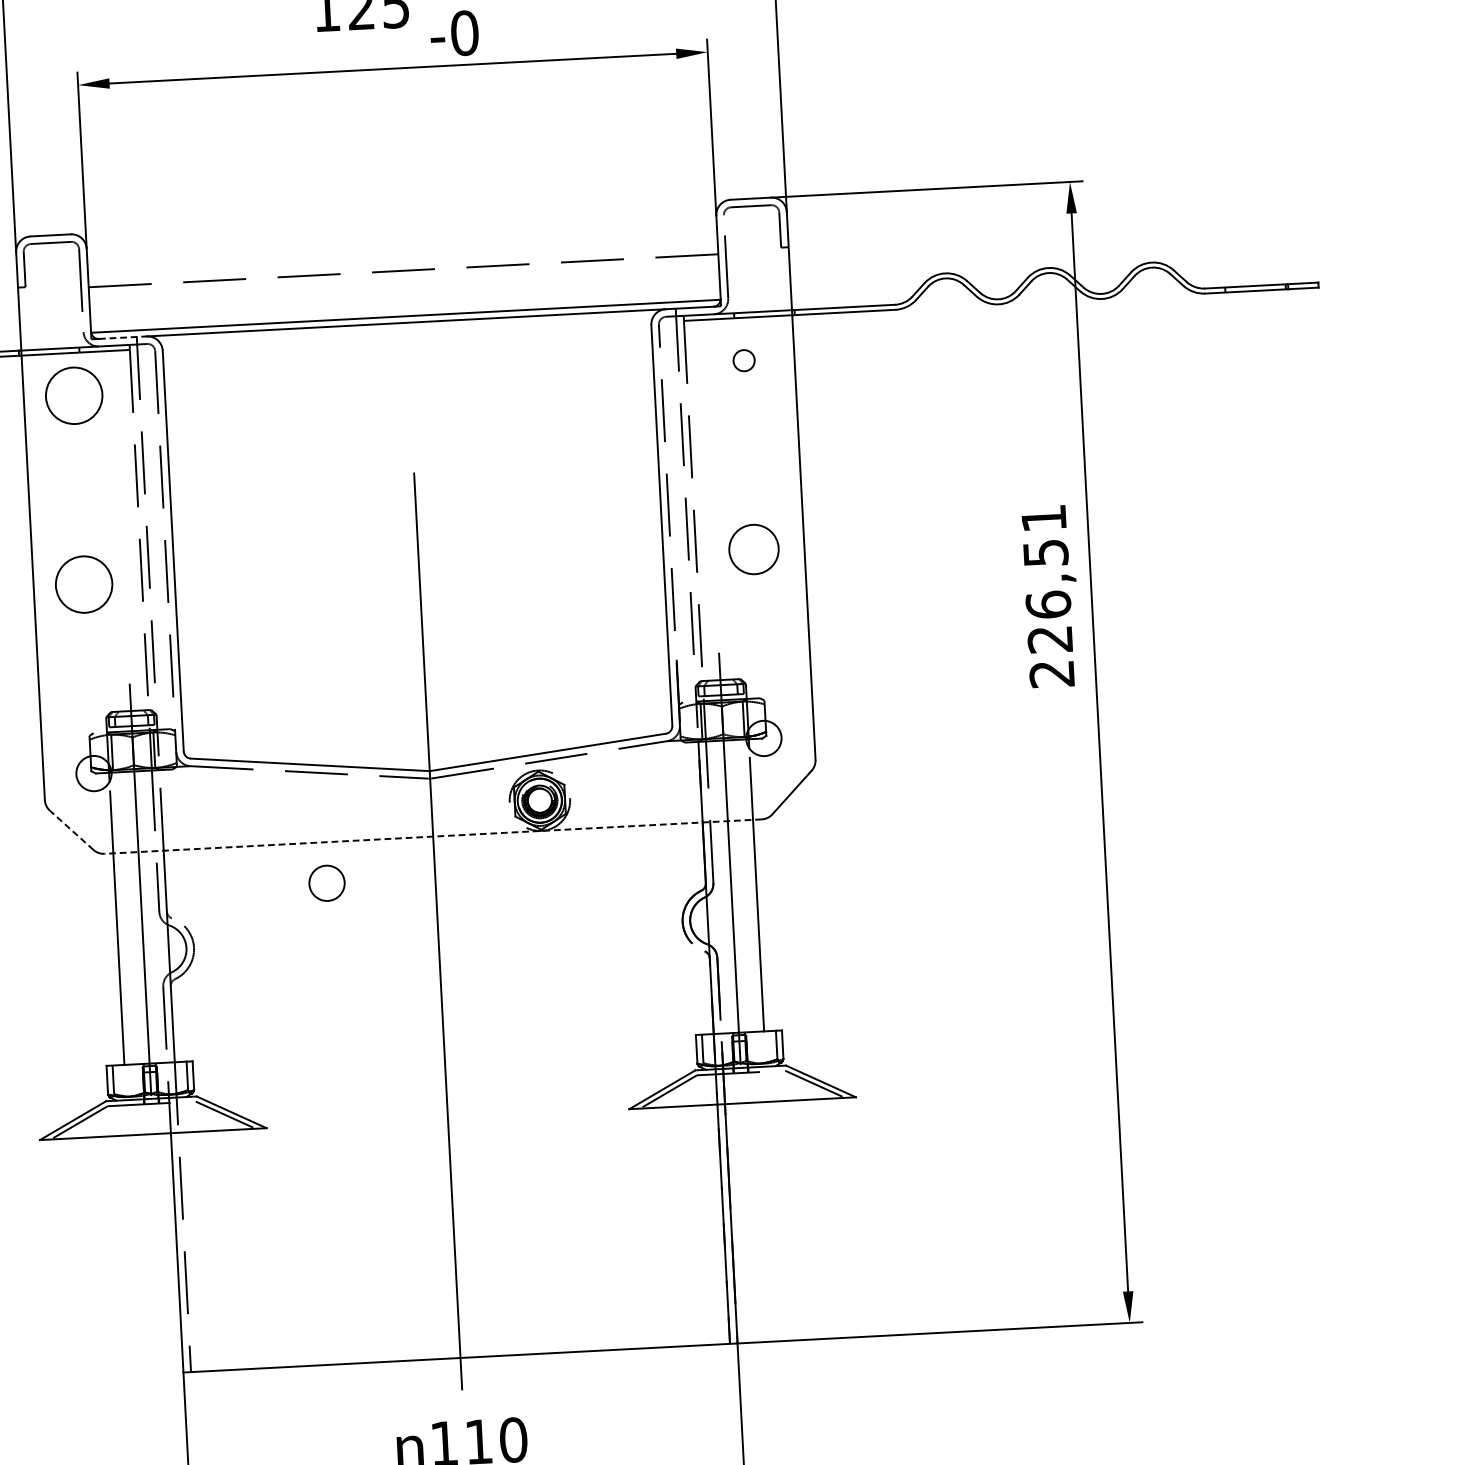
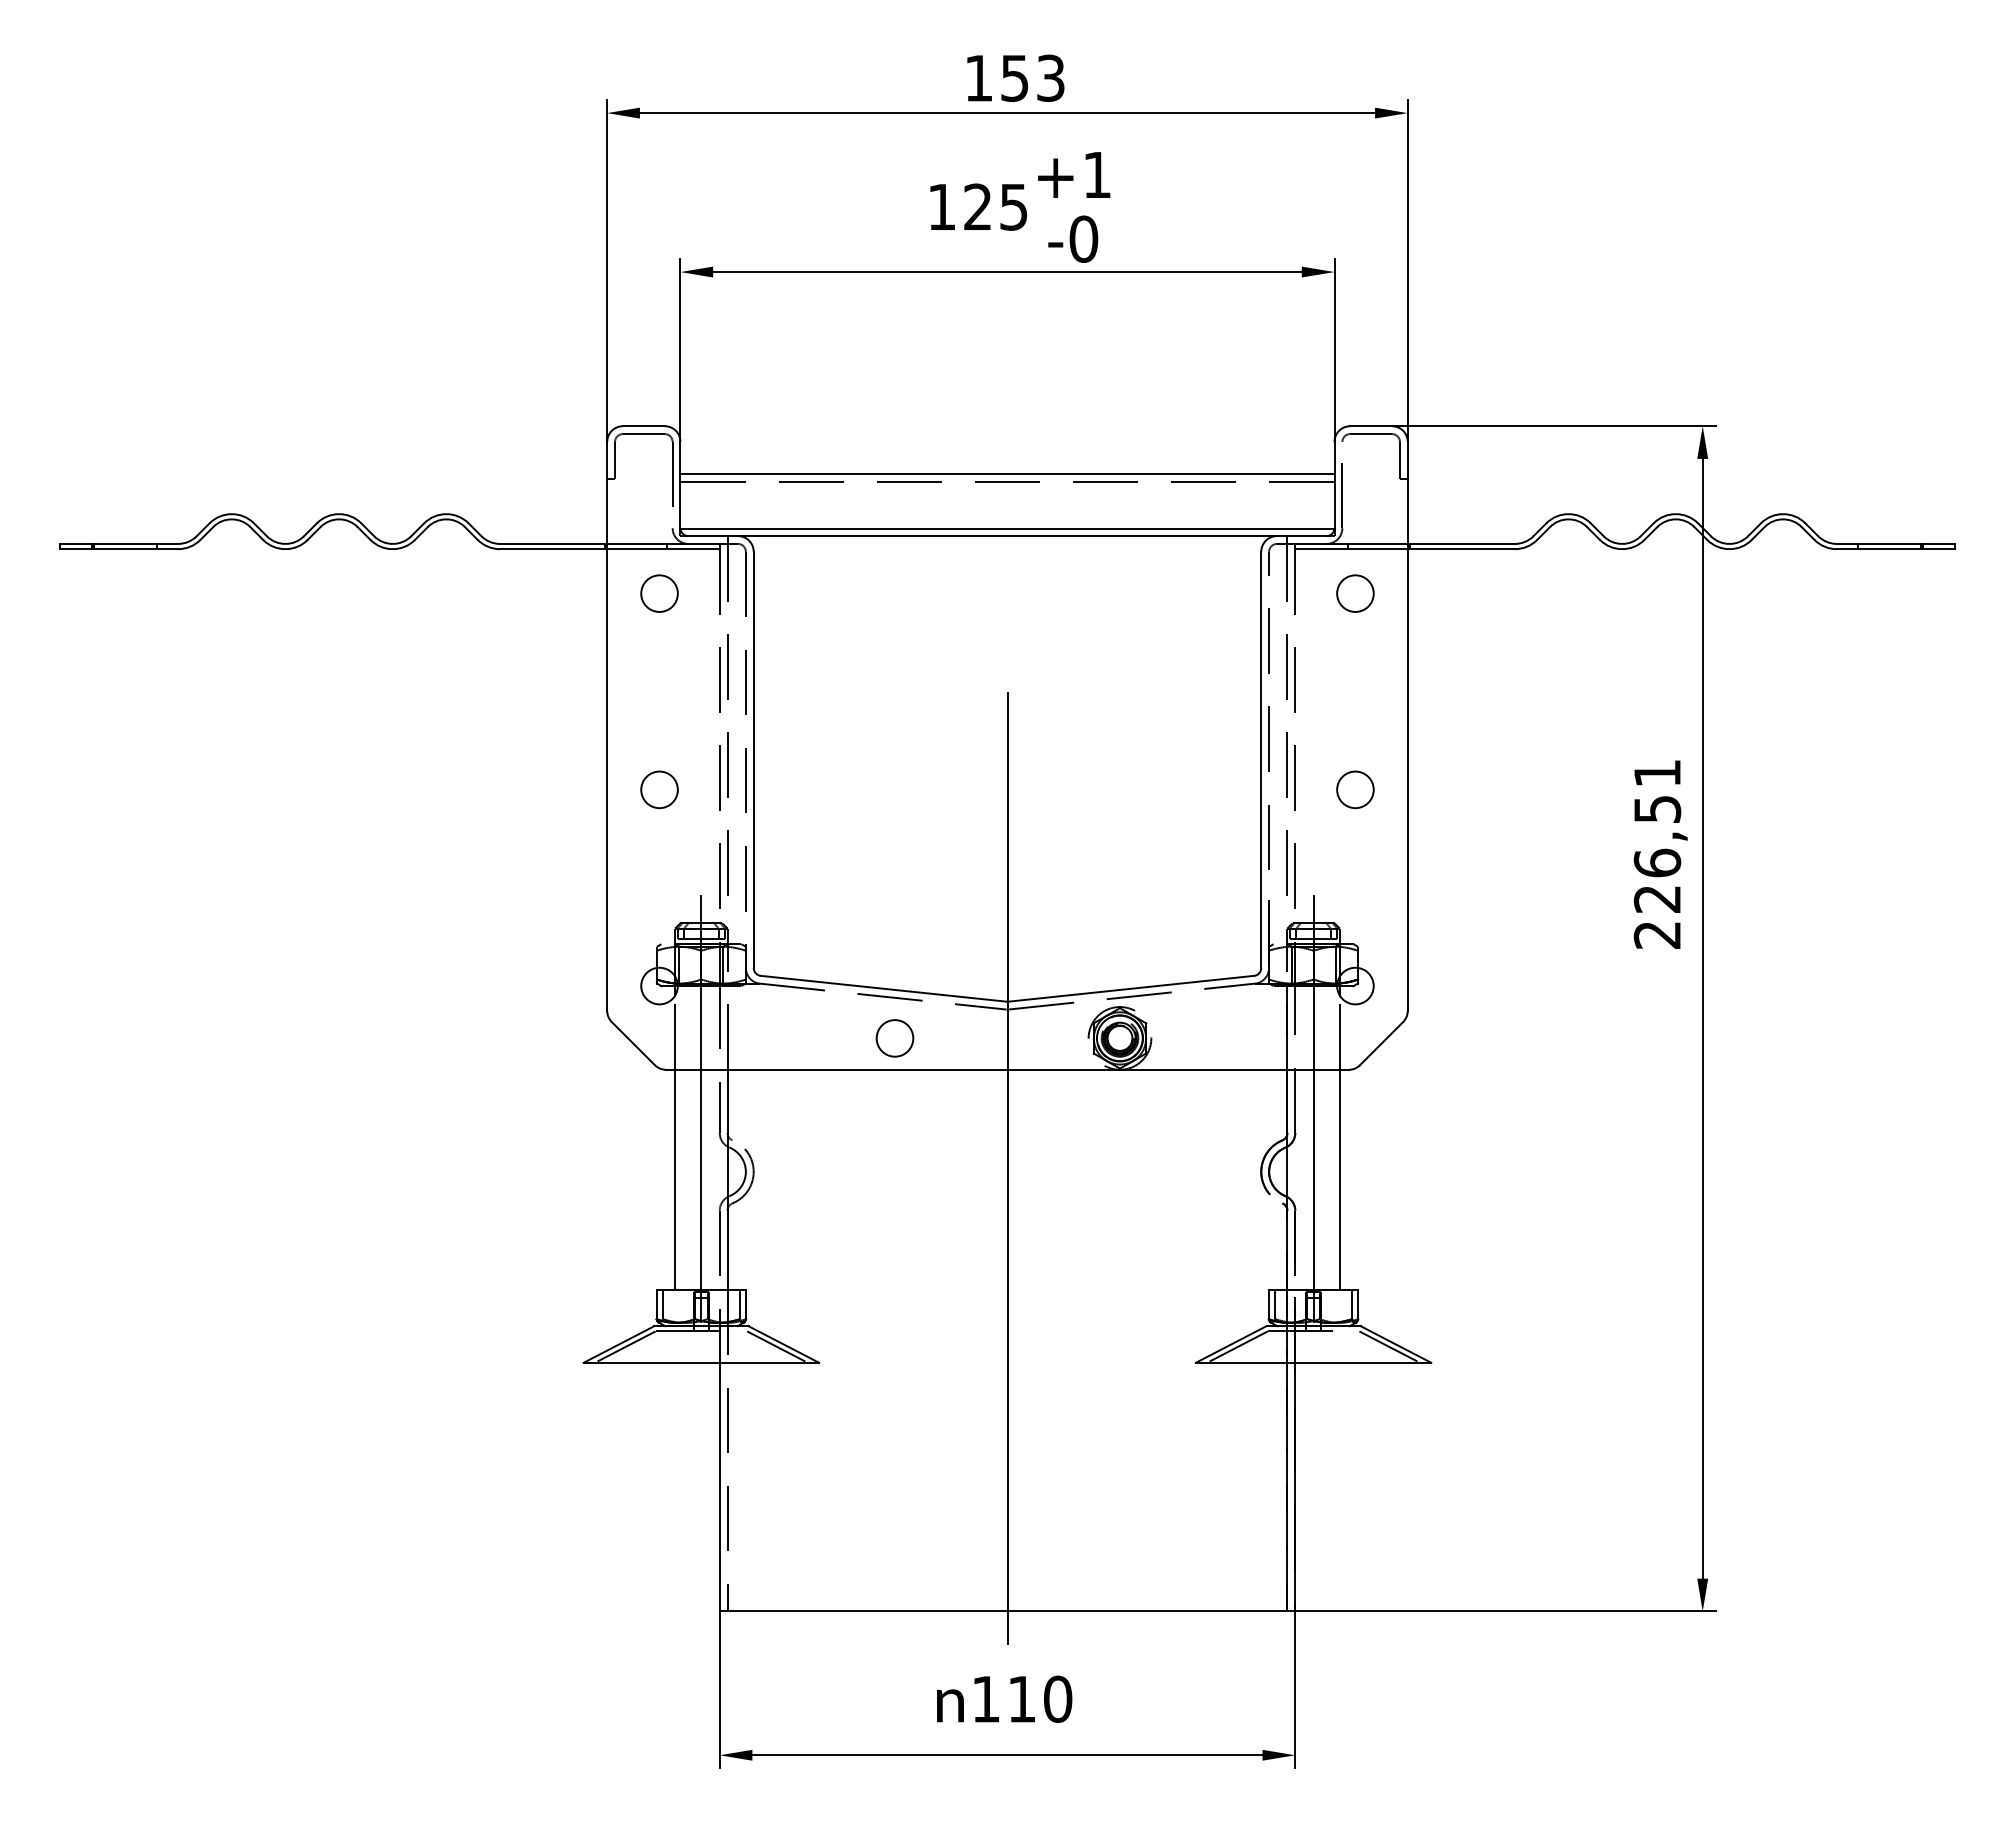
line: (403, 263) -> (1007, 474), added
line: (123, 338) -> (713, 536), dashed -> solid
circle: (744, 360) -> (1355, 593), size x1.67
circle: (74, 395) -> (659, 593), size x0.62
circle: (754, 549) -> (1355, 789), size x0.71
circle: (84, 584) -> (659, 789), size x0.62
line: (71, 830) -> (633, 1043), dashed -> solid
line: (433, 836) -> (1007, 1069), dashed -> solid
circle: (326, 883) -> (894, 1038), moved

